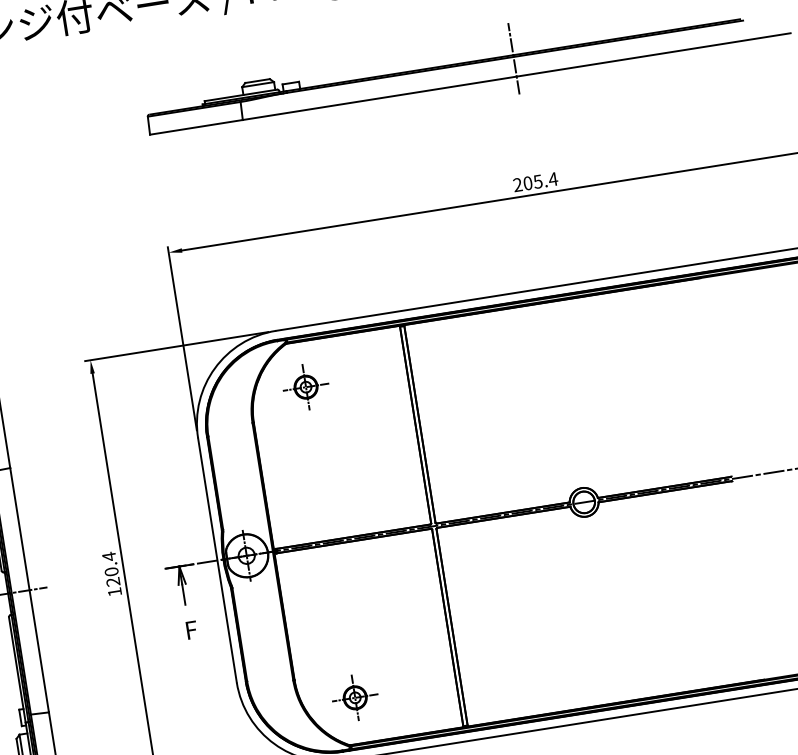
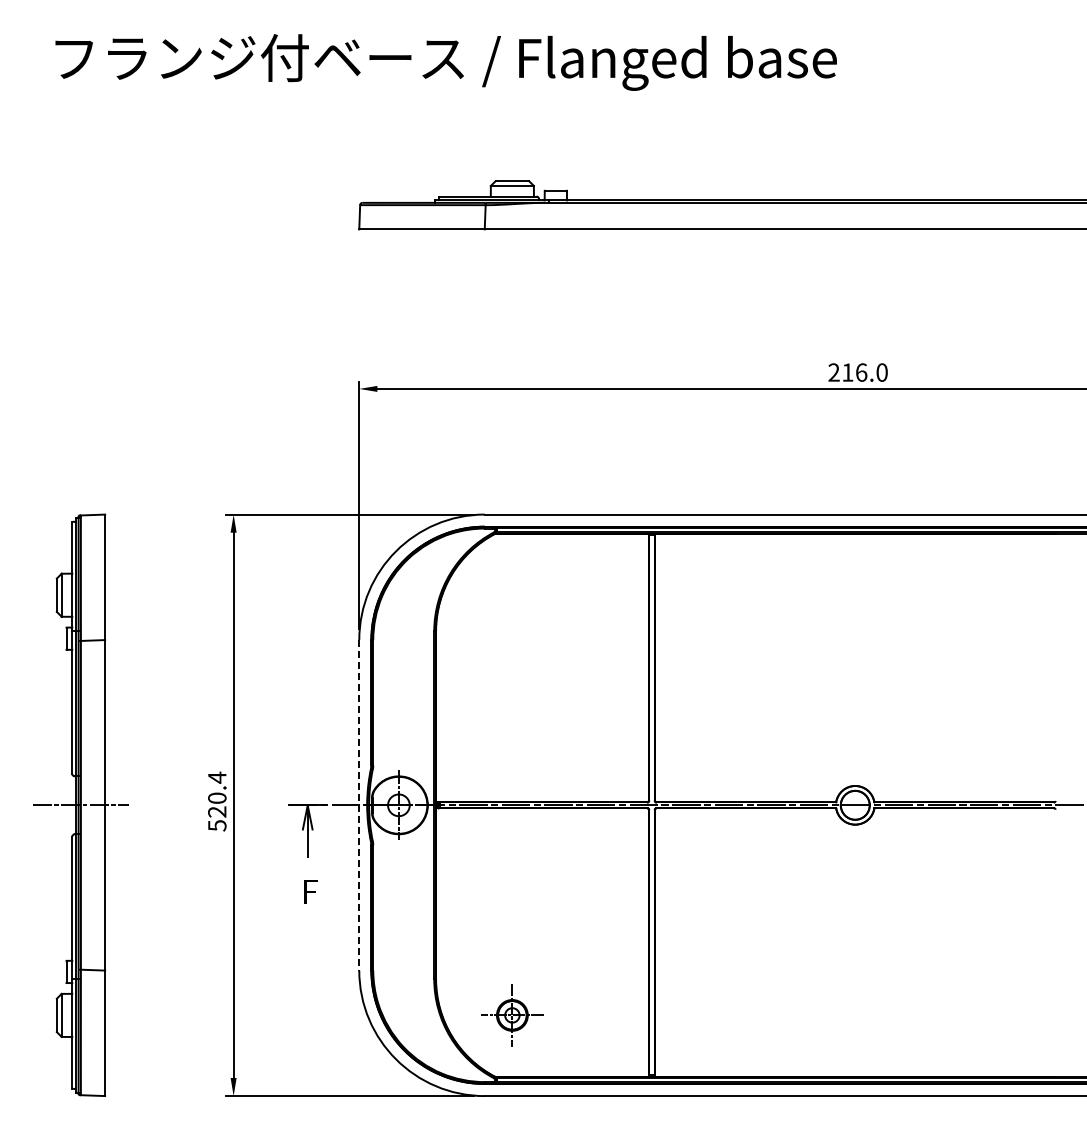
line: (513, 58) -> (855, 204), removed
text: (541, 181) -> (865, 372), 205.4 -> 216.0
part: (306, 387) -> (512, 595), removed
line: (217, 560) -> (359, 805), solid -> dashed
text: (115, 591) -> (217, 825), 120.4 -> 520.4

